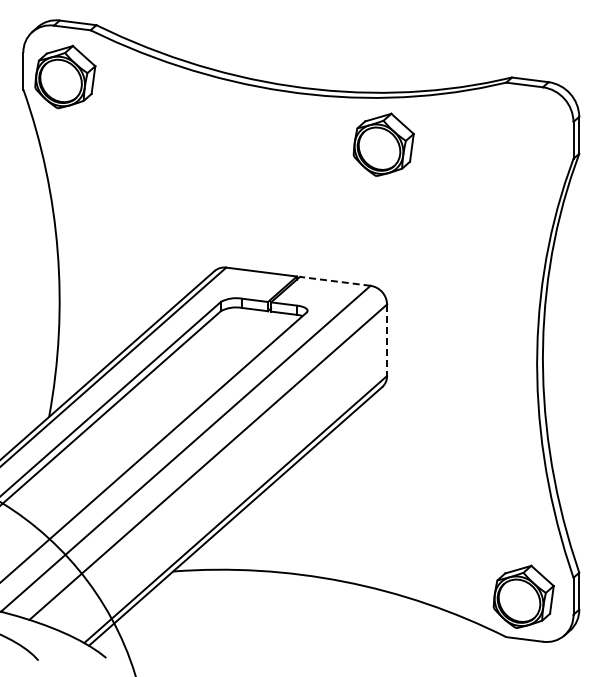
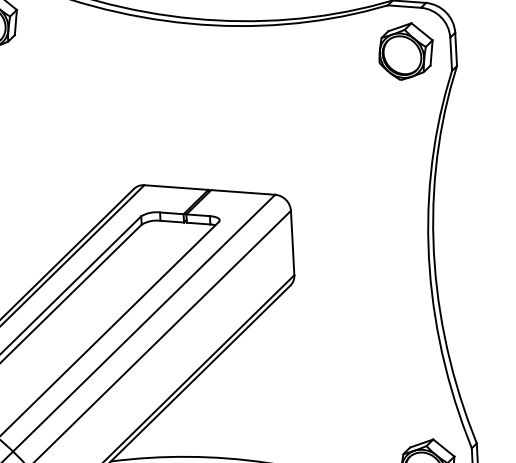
part: (383, 144) -> (405, 51), moved
line: (335, 281) -> (243, 192), dashed -> solid
line: (387, 340) -> (293, 243), dashed -> solid

